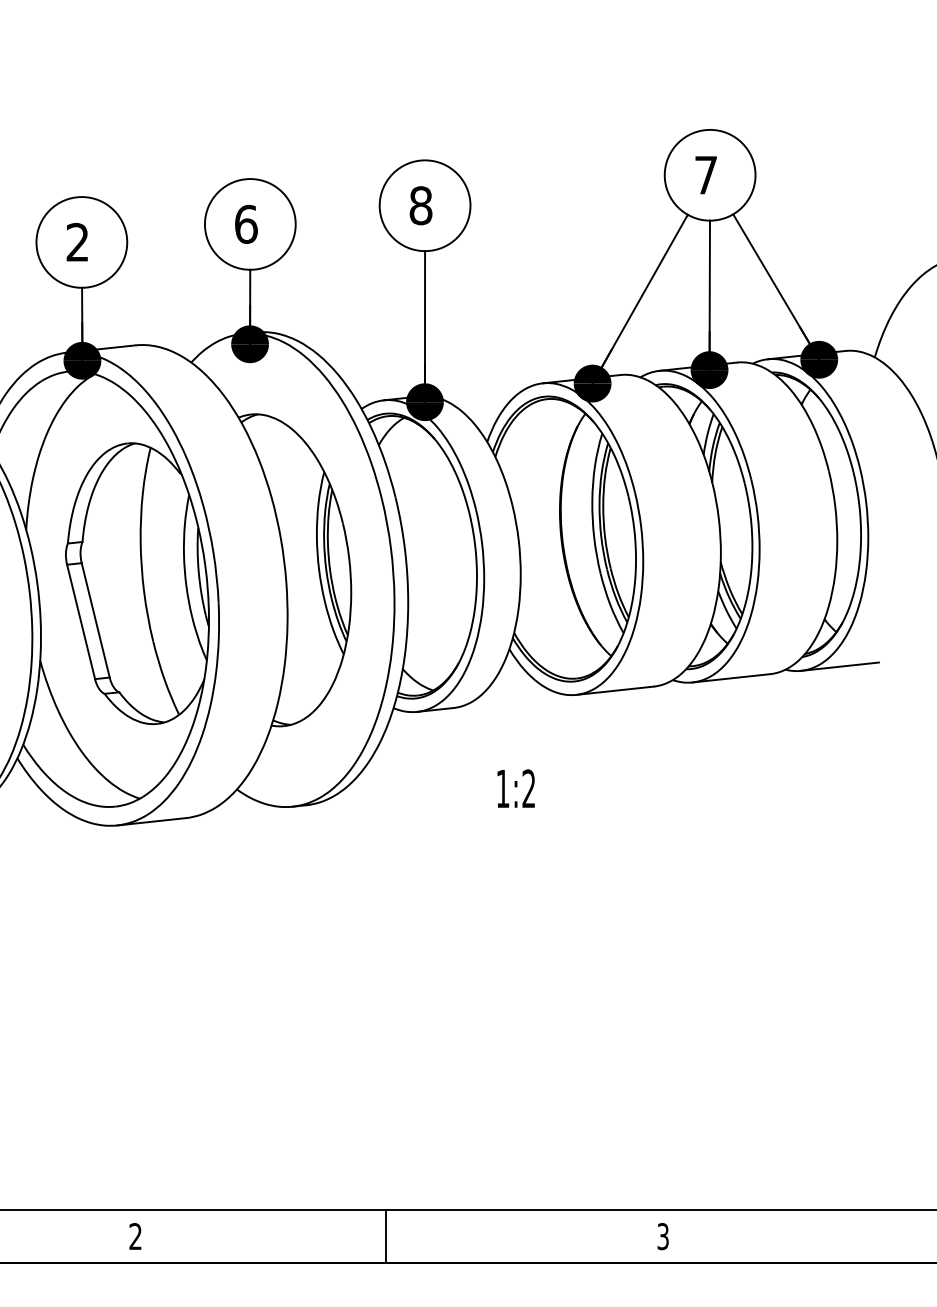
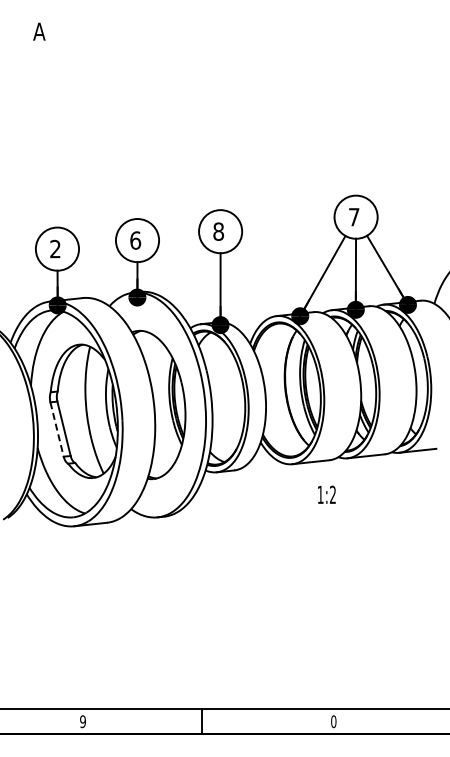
line: (81, 621) -> (57, 429), solid -> dashed
text: (515, 788) -> (326, 494), moved
text: (134, 1236) -> (82, 721), 2 -> 9
text: (662, 1236) -> (333, 721), 3 -> 0

